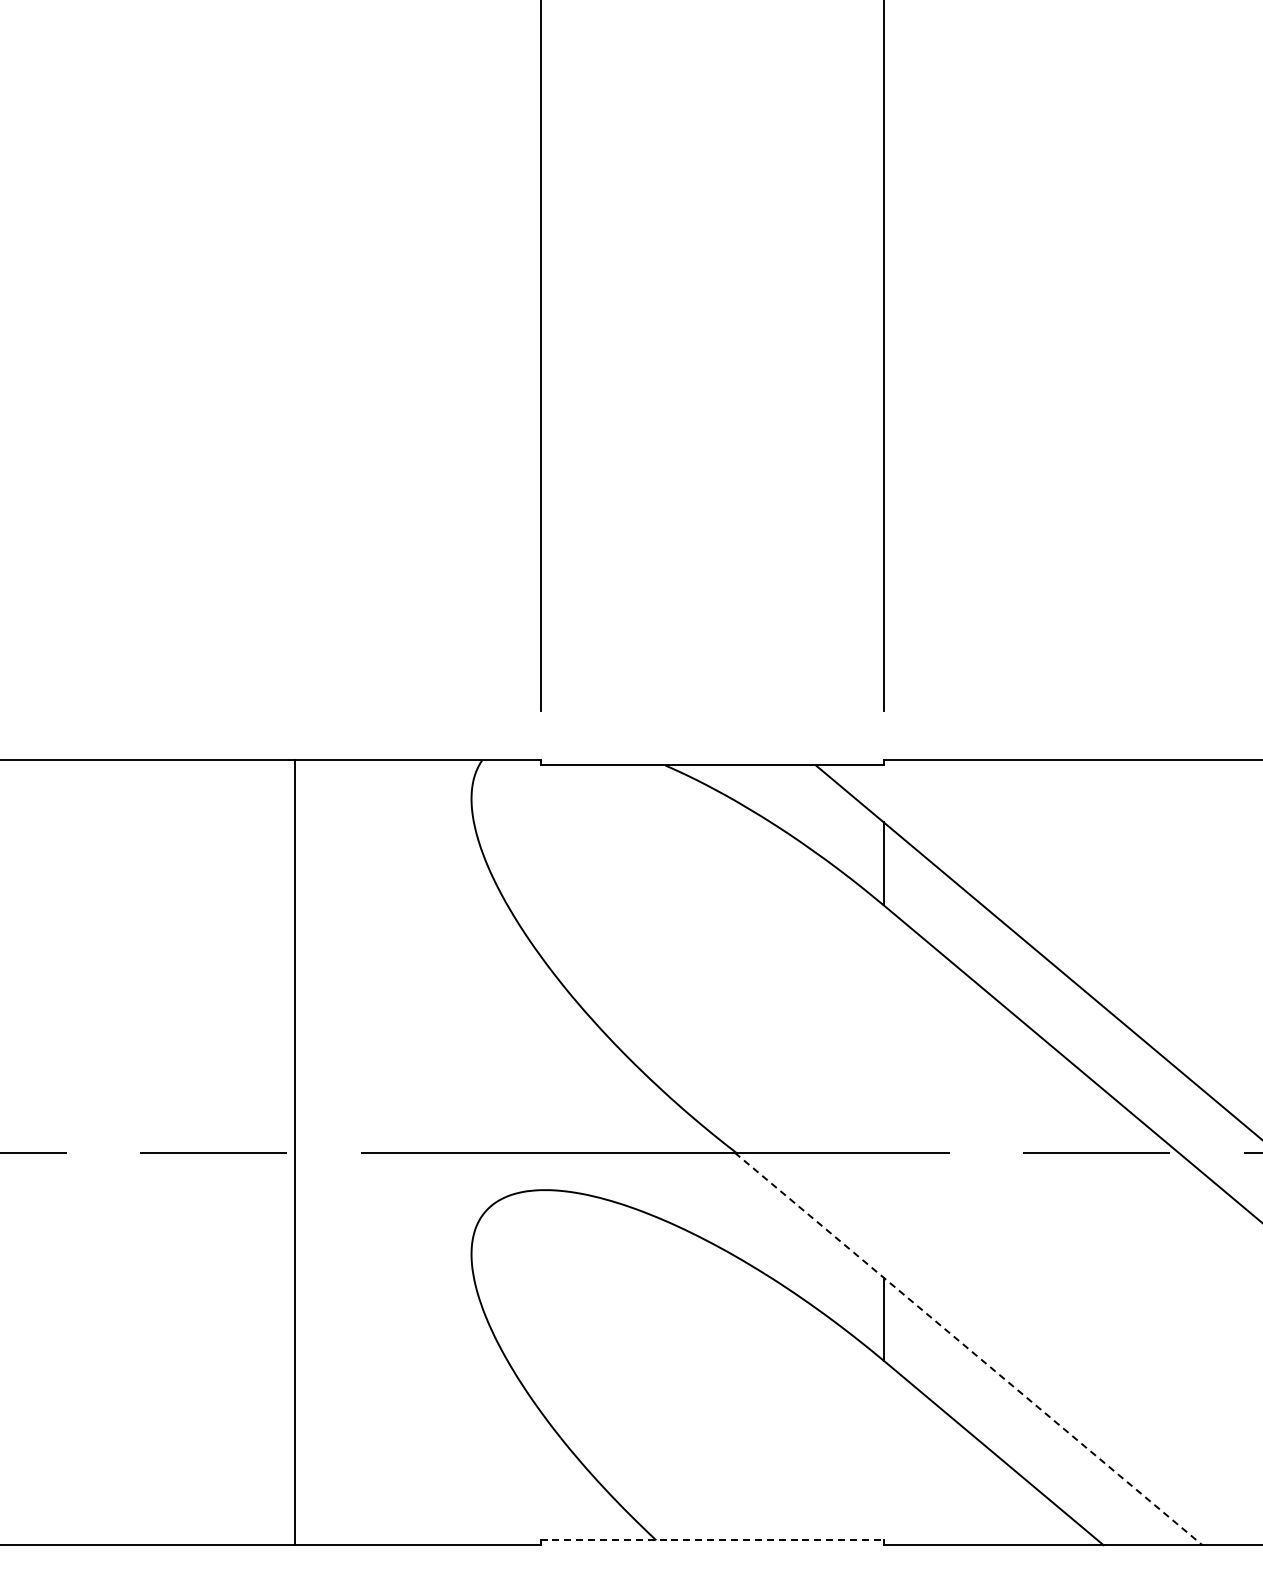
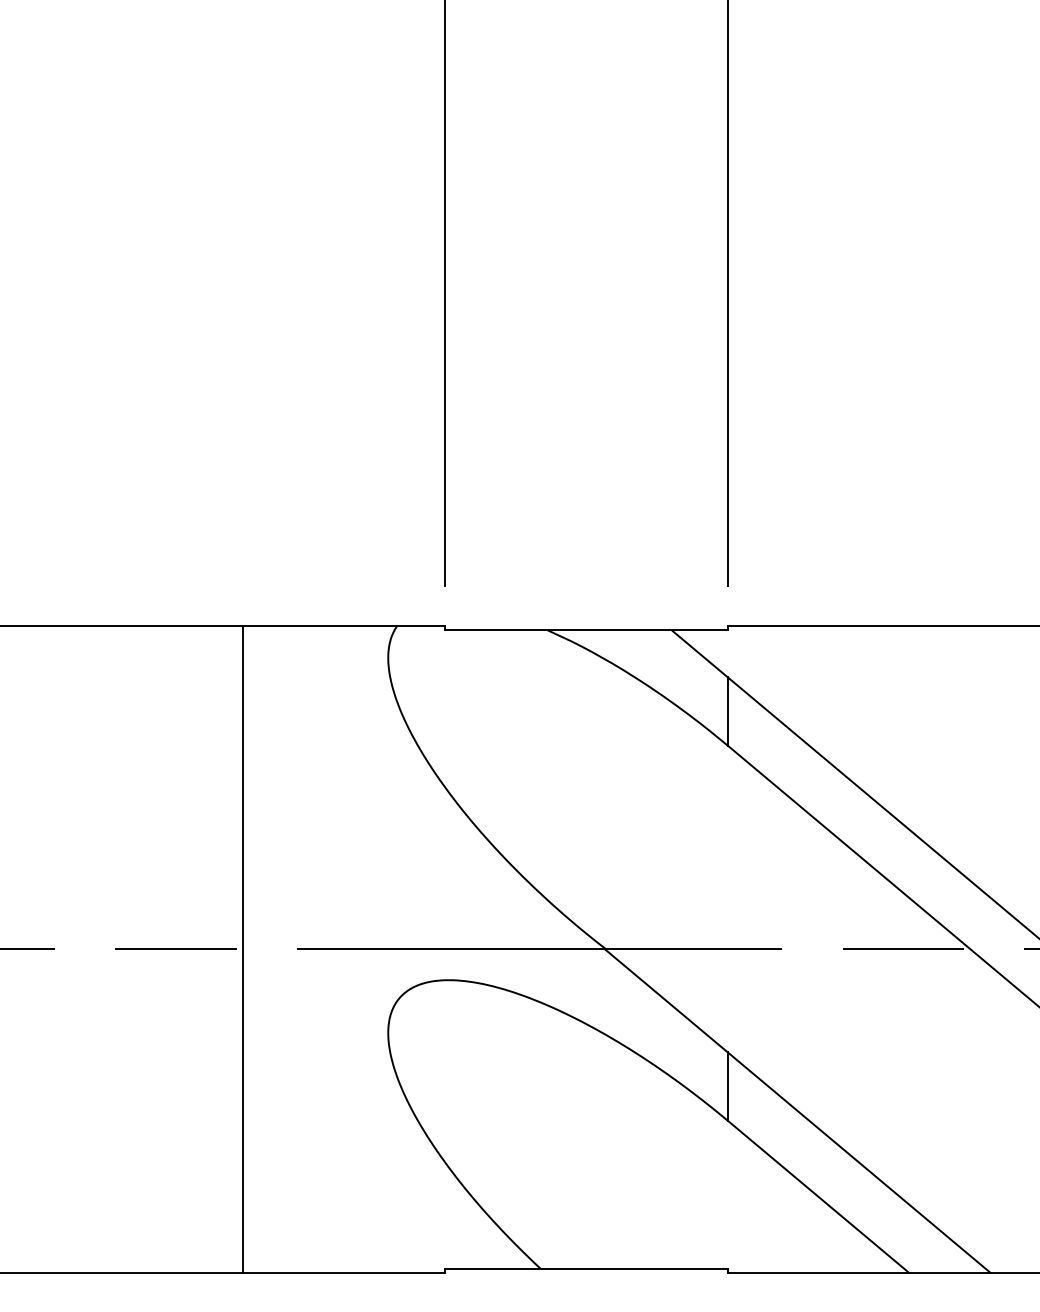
line: (969, 1349) -> (798, 1111), dashed -> solid
line: (712, 1540) -> (586, 1268), dashed -> solid

